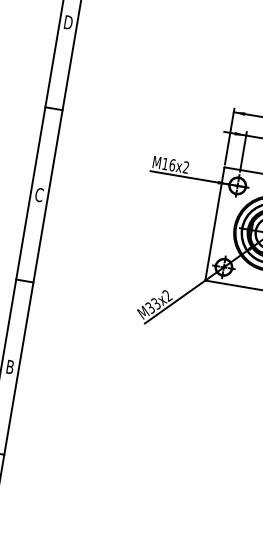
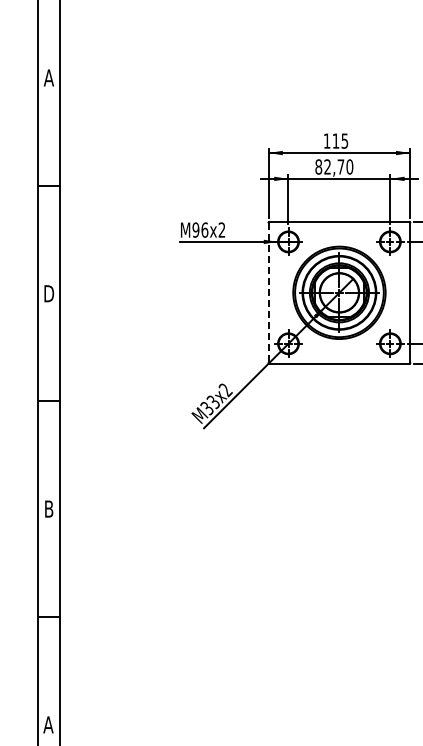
text: (68, 22) -> (48, 77), D -> A
text: (165, 163) -> (195, 229), M16x2 -> M96x2
text: (39, 194) -> (49, 293), C -> D
line: (214, 224) -> (268, 293), solid -> dashed

